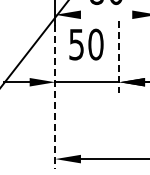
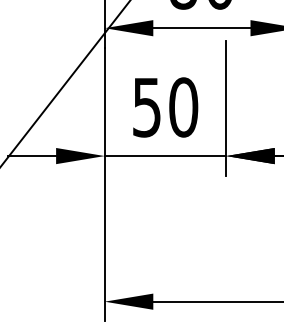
line: (106, 14) -> (201, 27), added
text: (86, 44) -> (165, 107), moved
line: (119, 56) -> (226, 107), dashed -> solid
line: (55, 97) -> (105, 184), dashed -> solid

